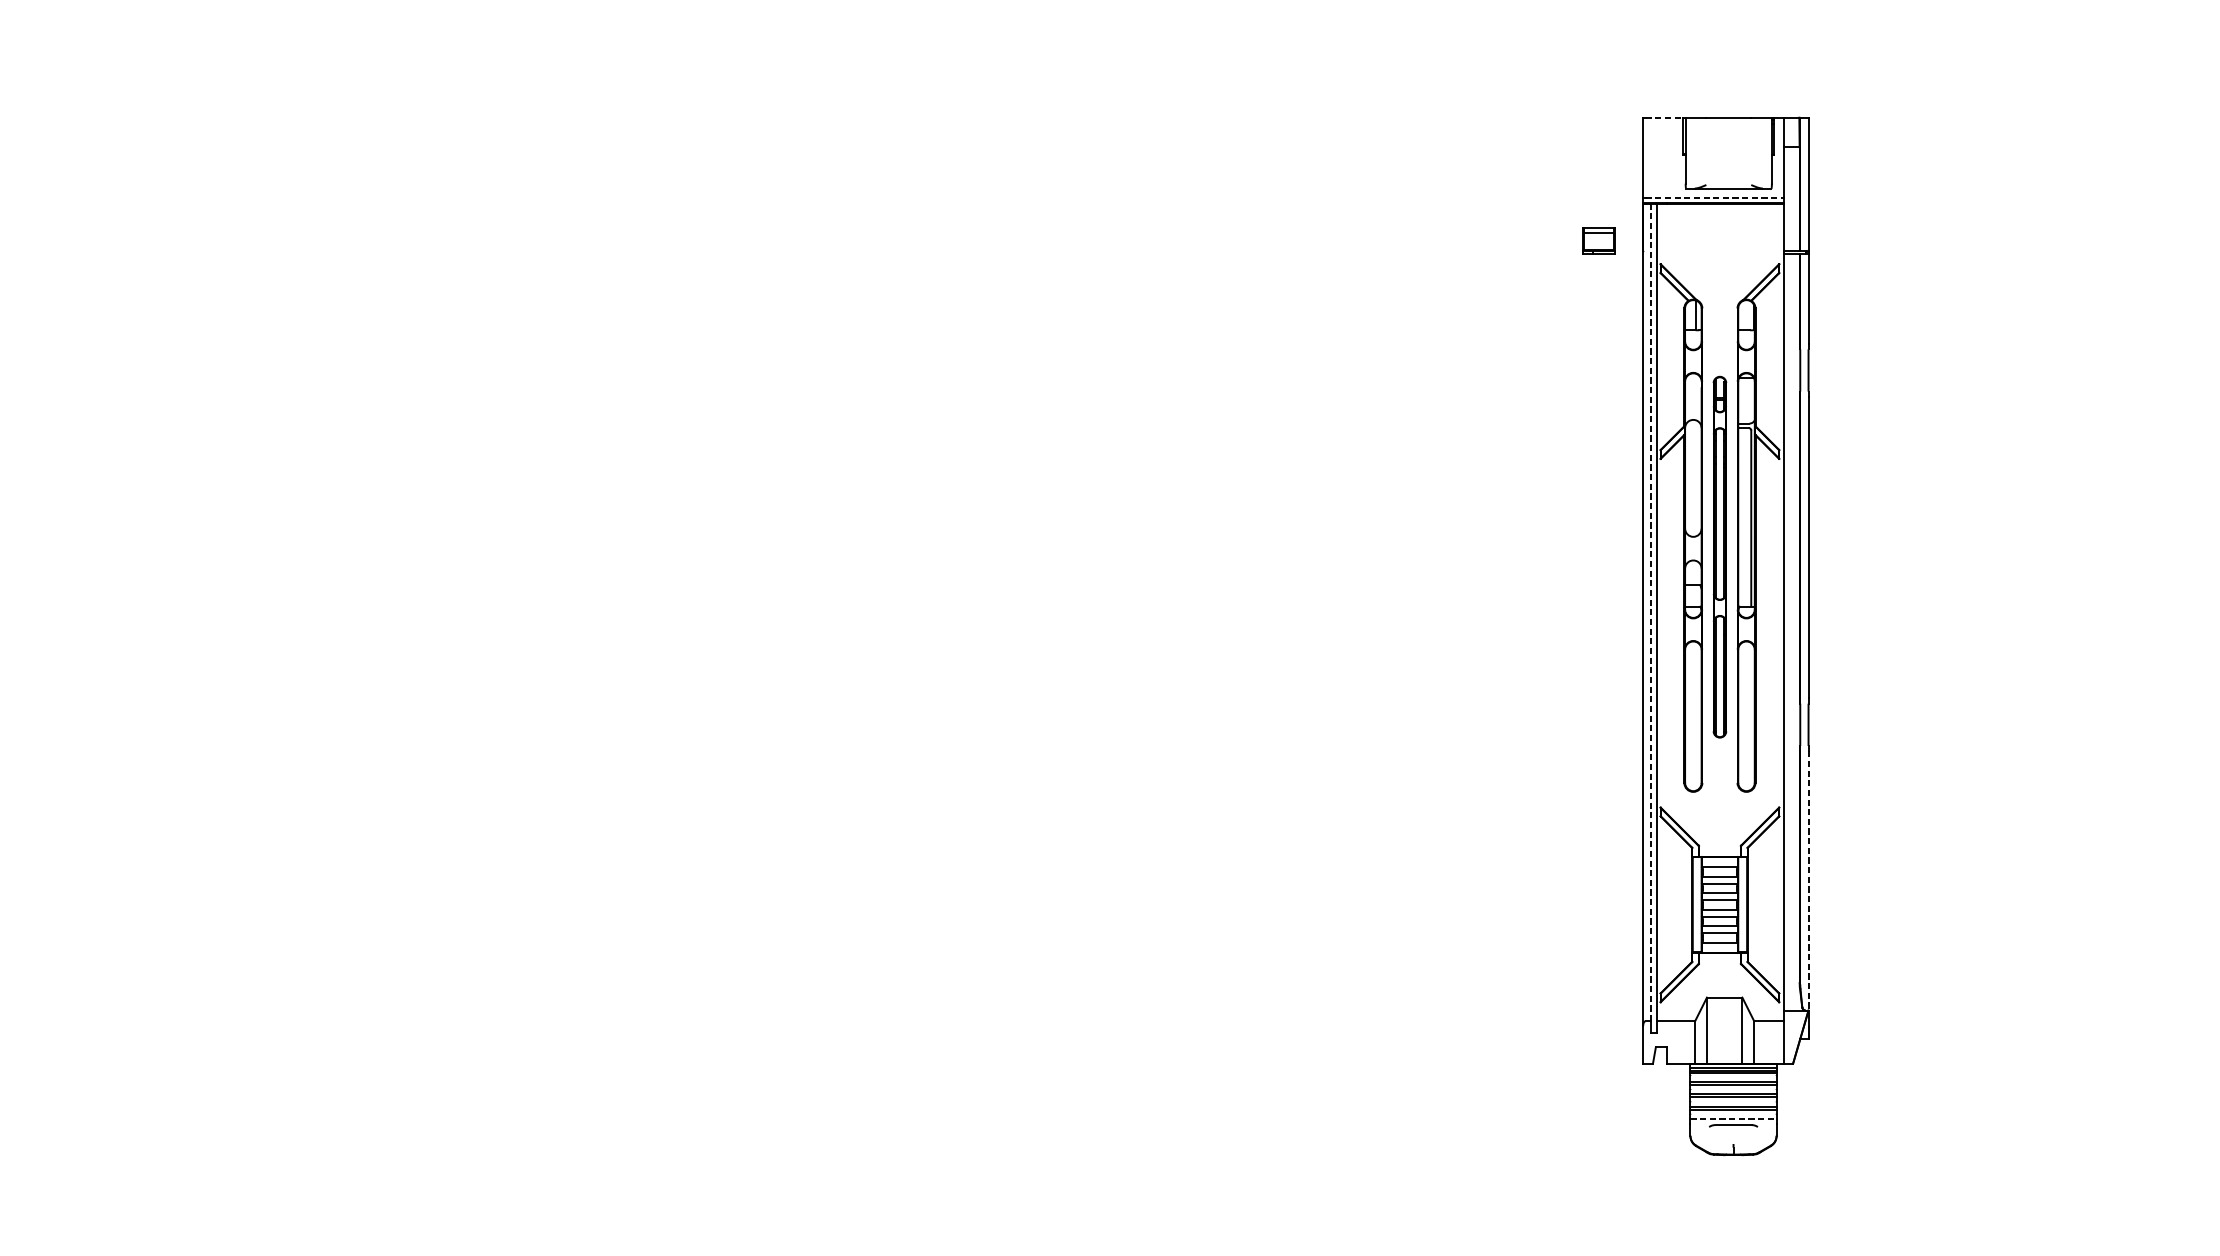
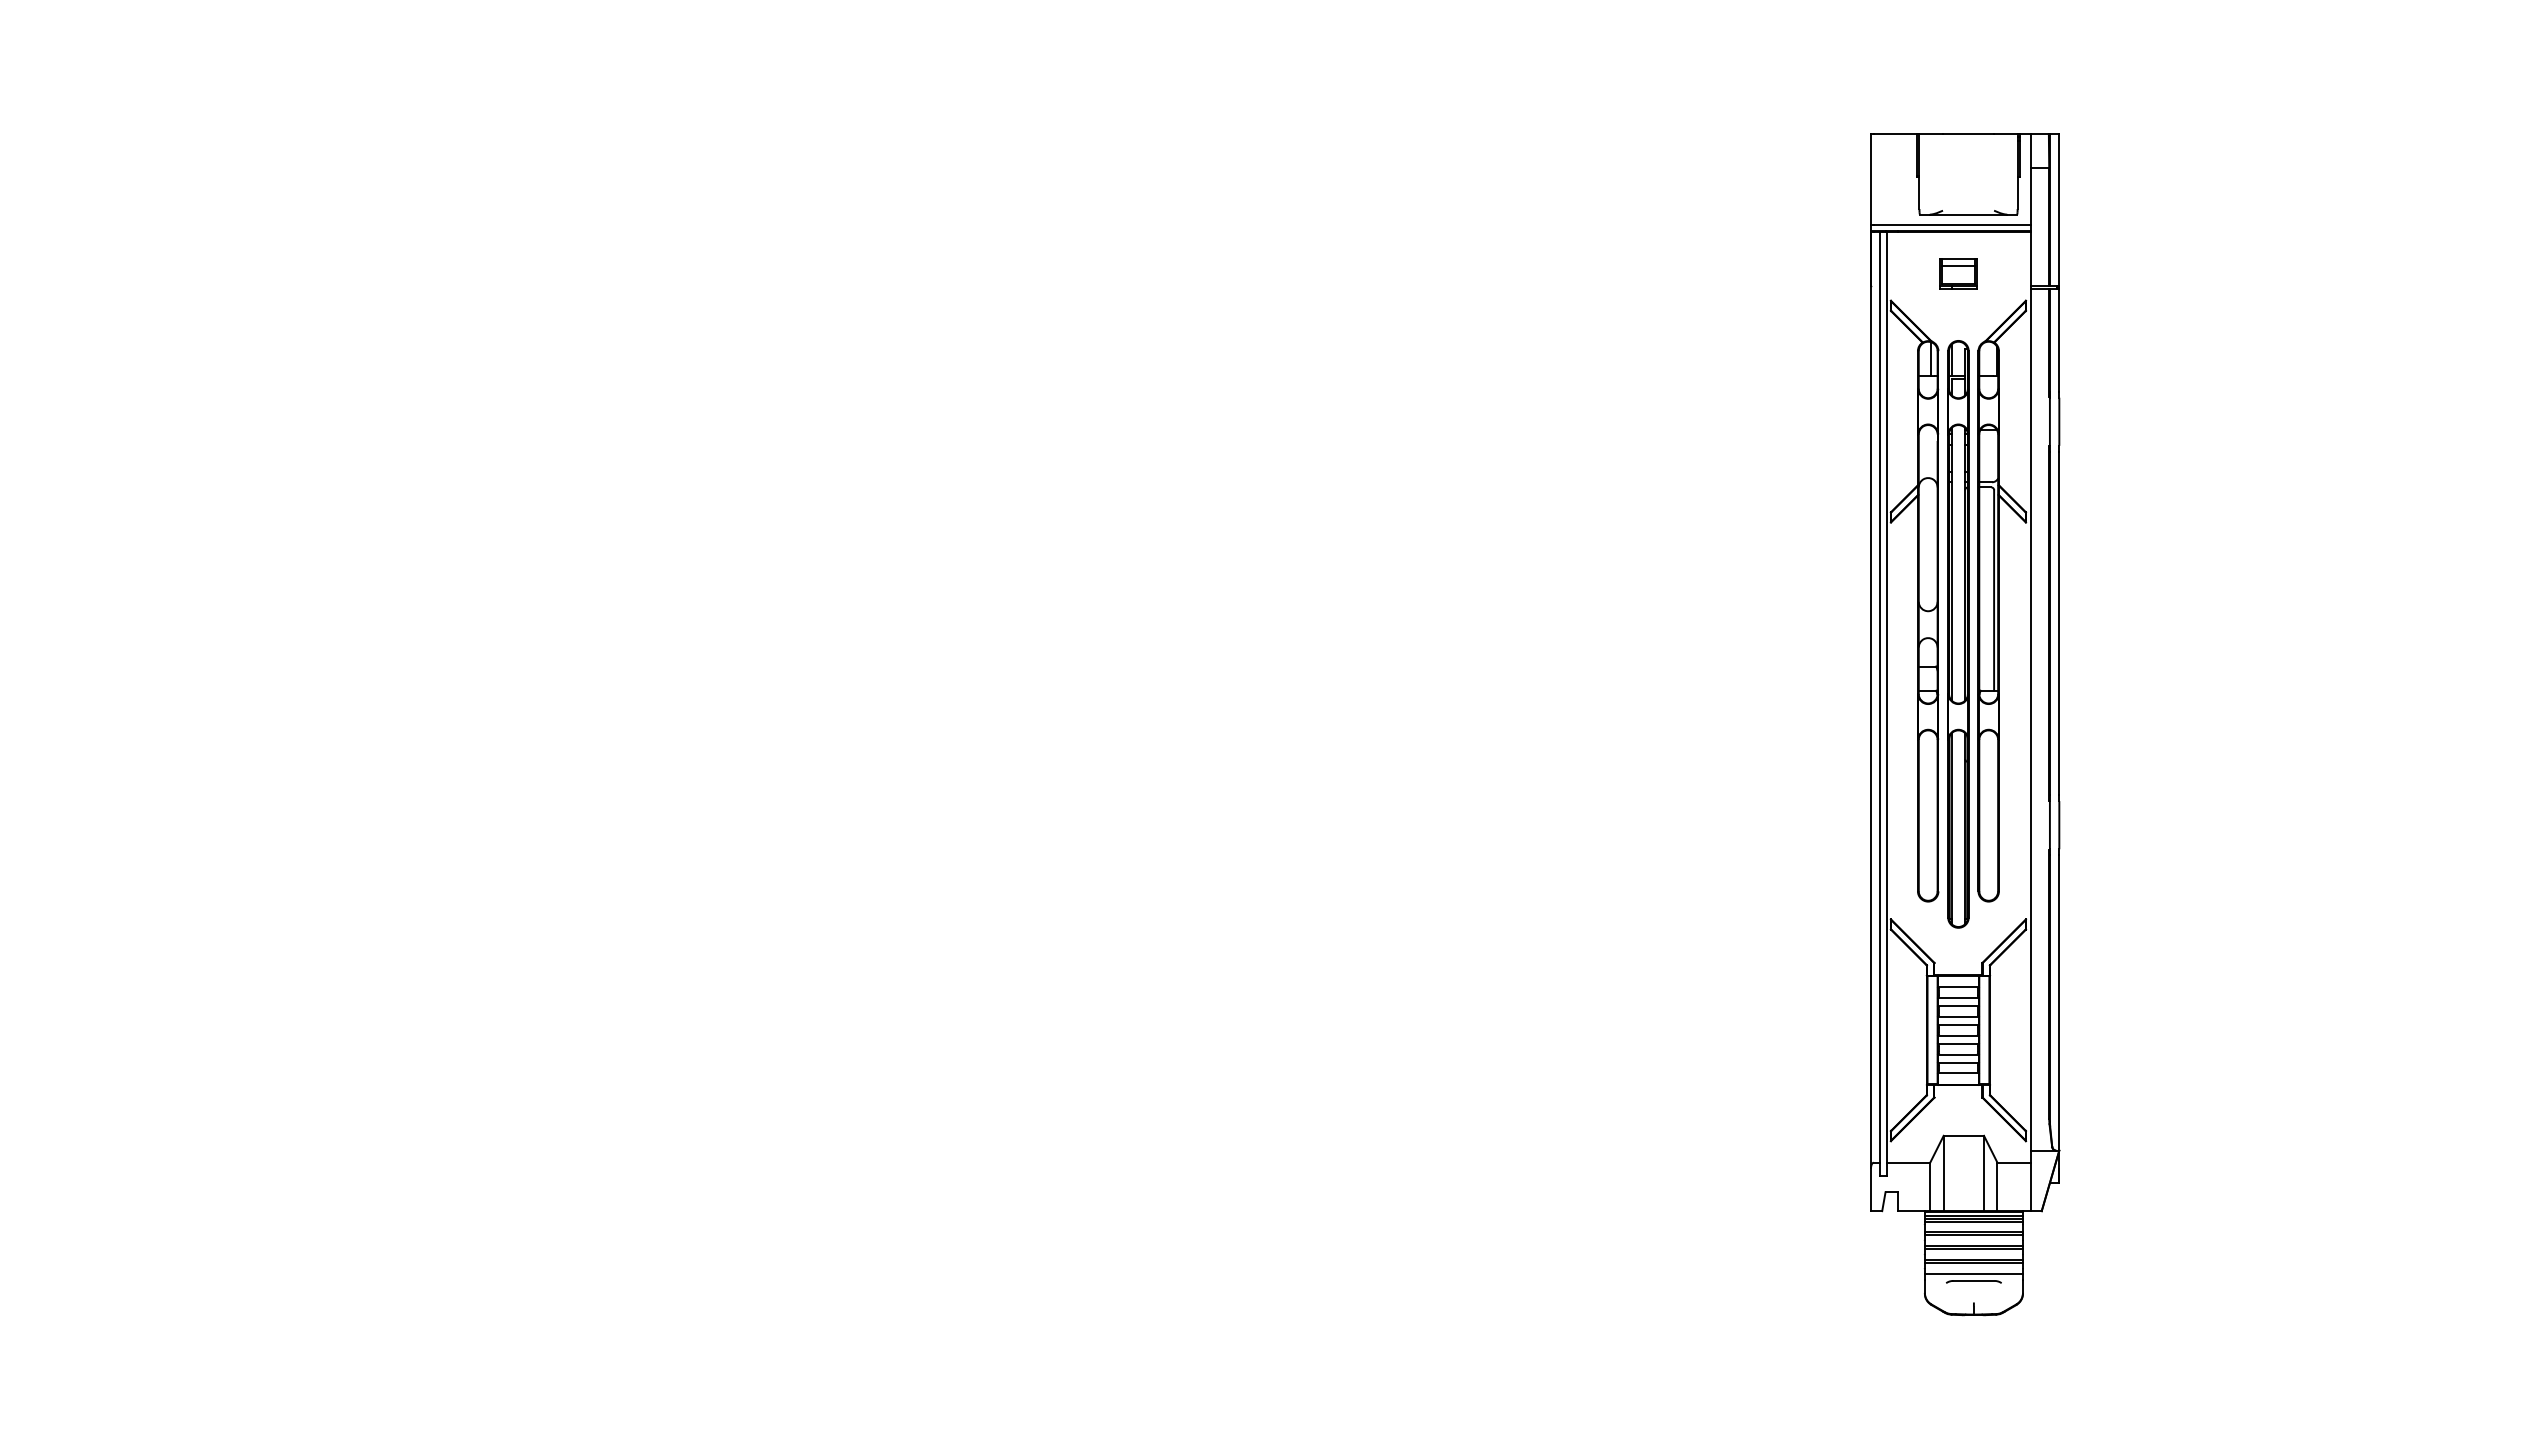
line: (1664, 117) -> (1895, 133), dashed -> solid
line: (1714, 198) -> (1952, 225), dashed -> solid
part: (1598, 240) -> (1958, 273), moved
part: (1719, 557) -> (1958, 634), size x1.43
line: (1651, 611) -> (1880, 696), dashed -> solid
line: (1808, 880) -> (2059, 1002), dashed -> solid
line: (1734, 1119) -> (1974, 1274), dashed -> solid

